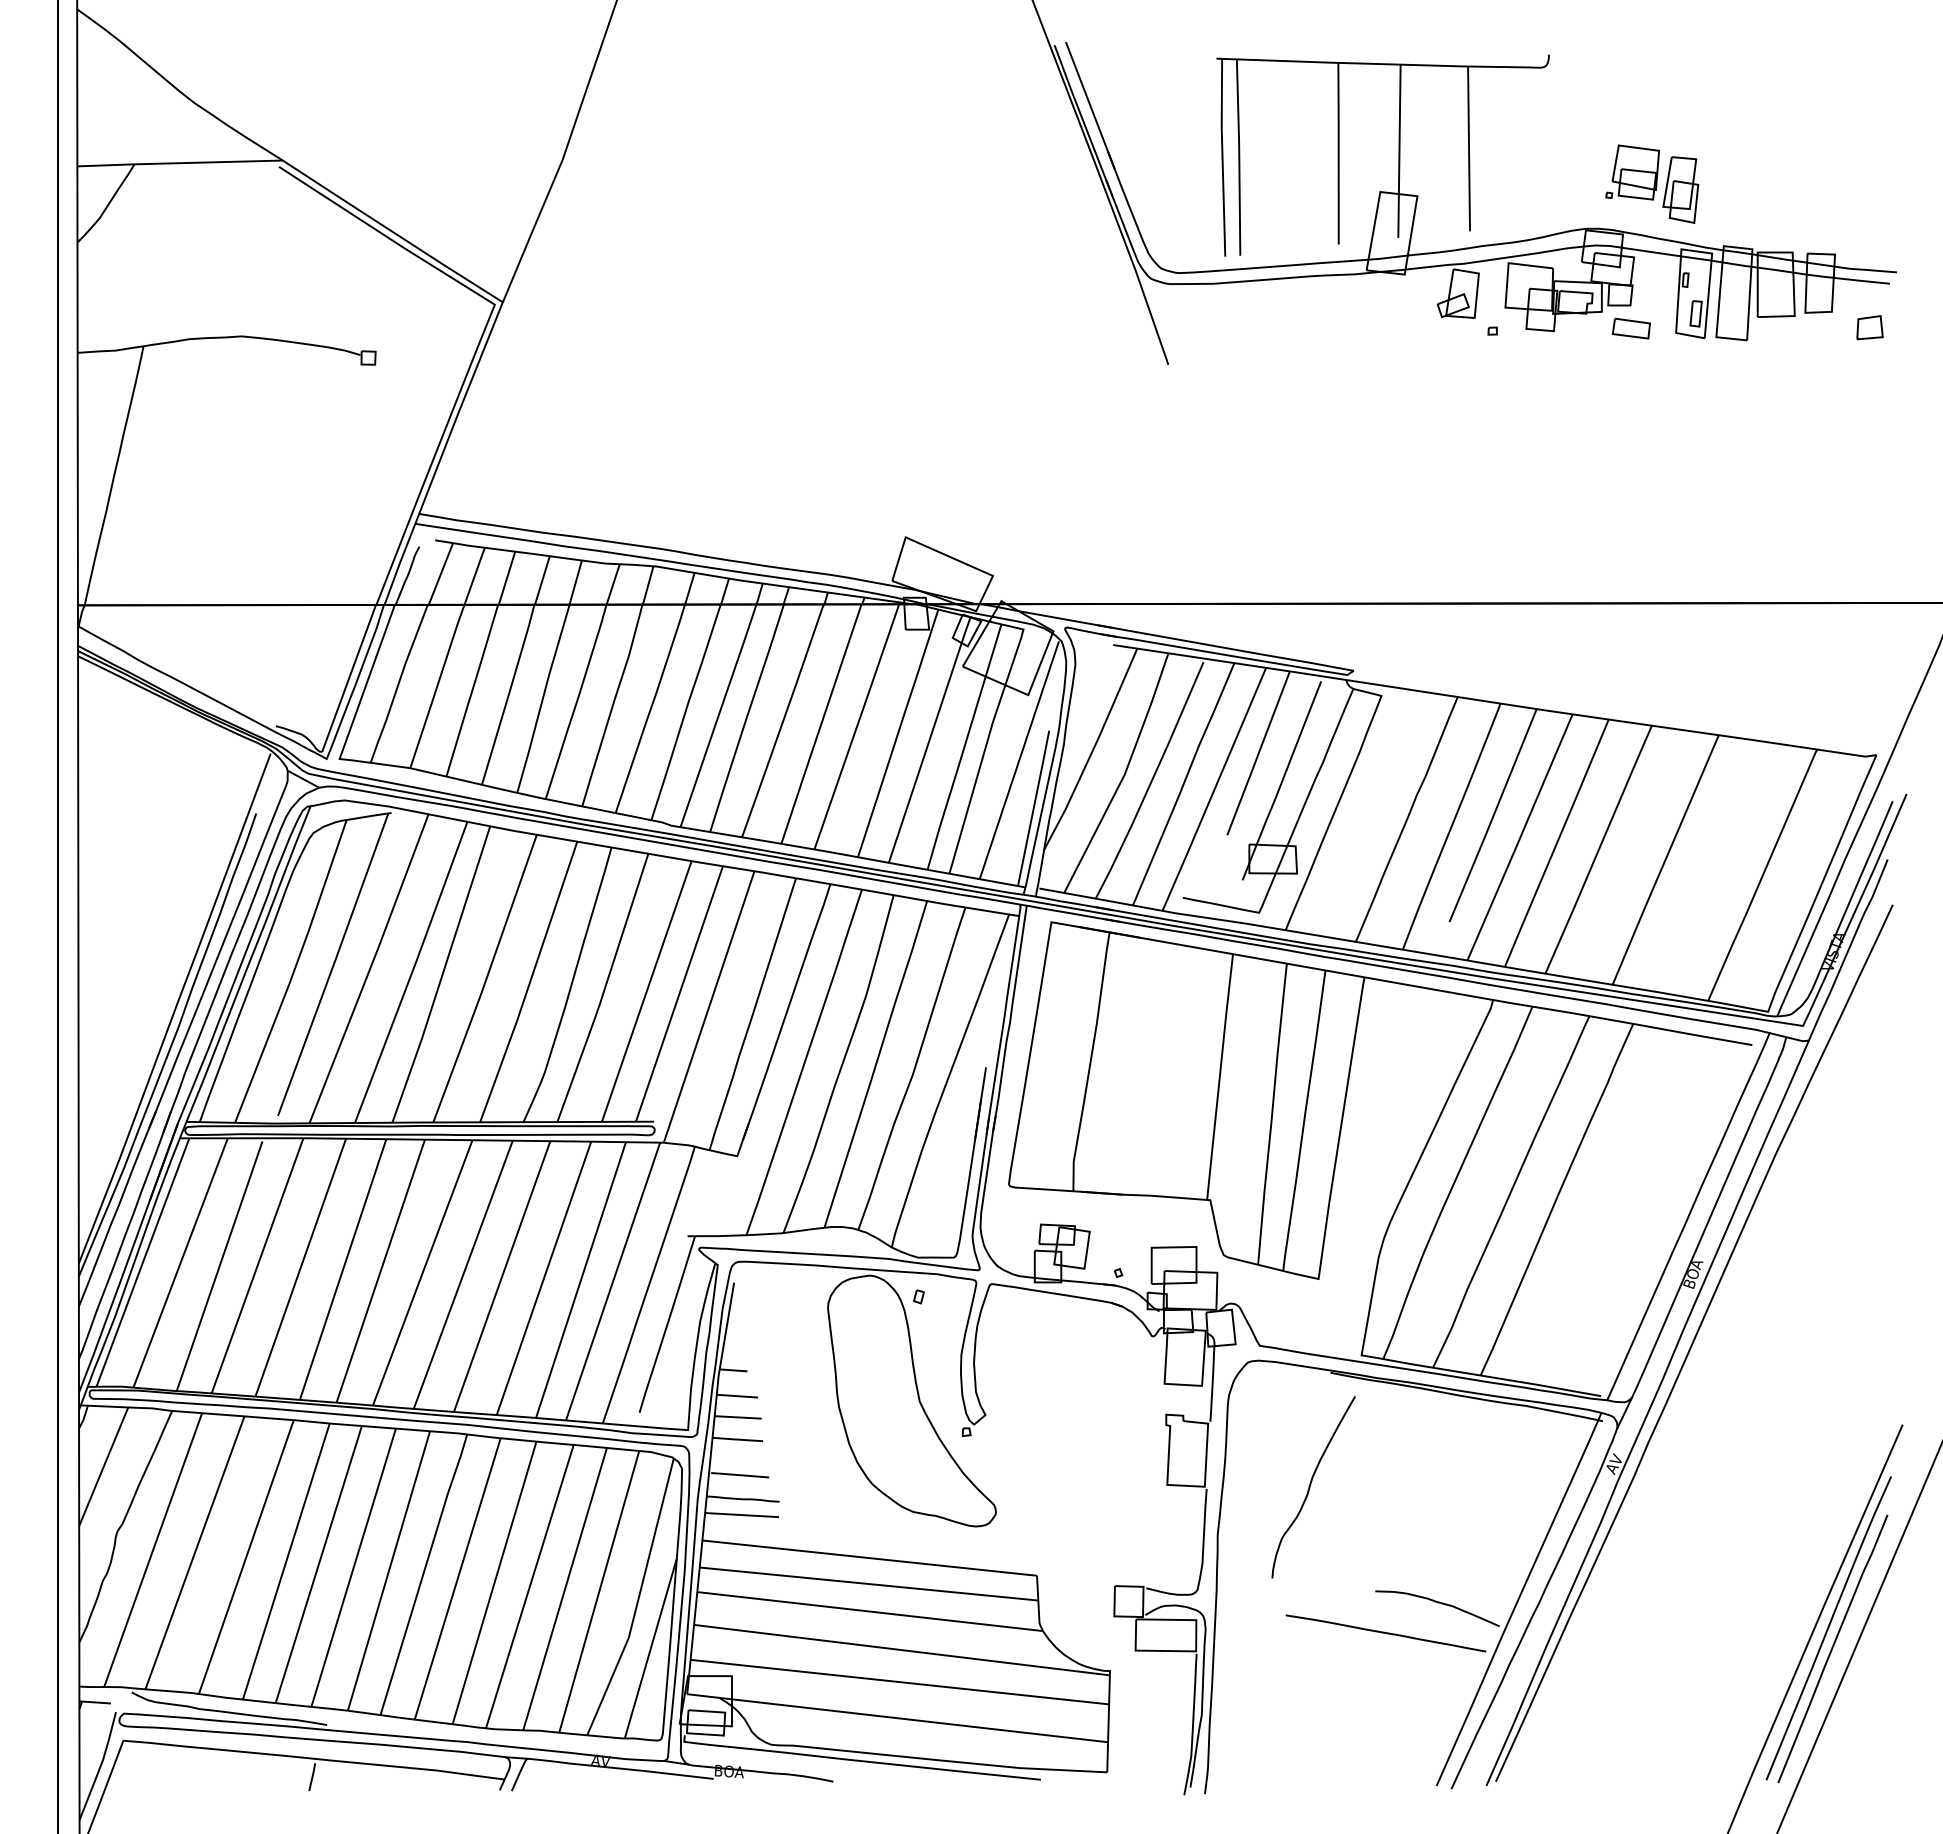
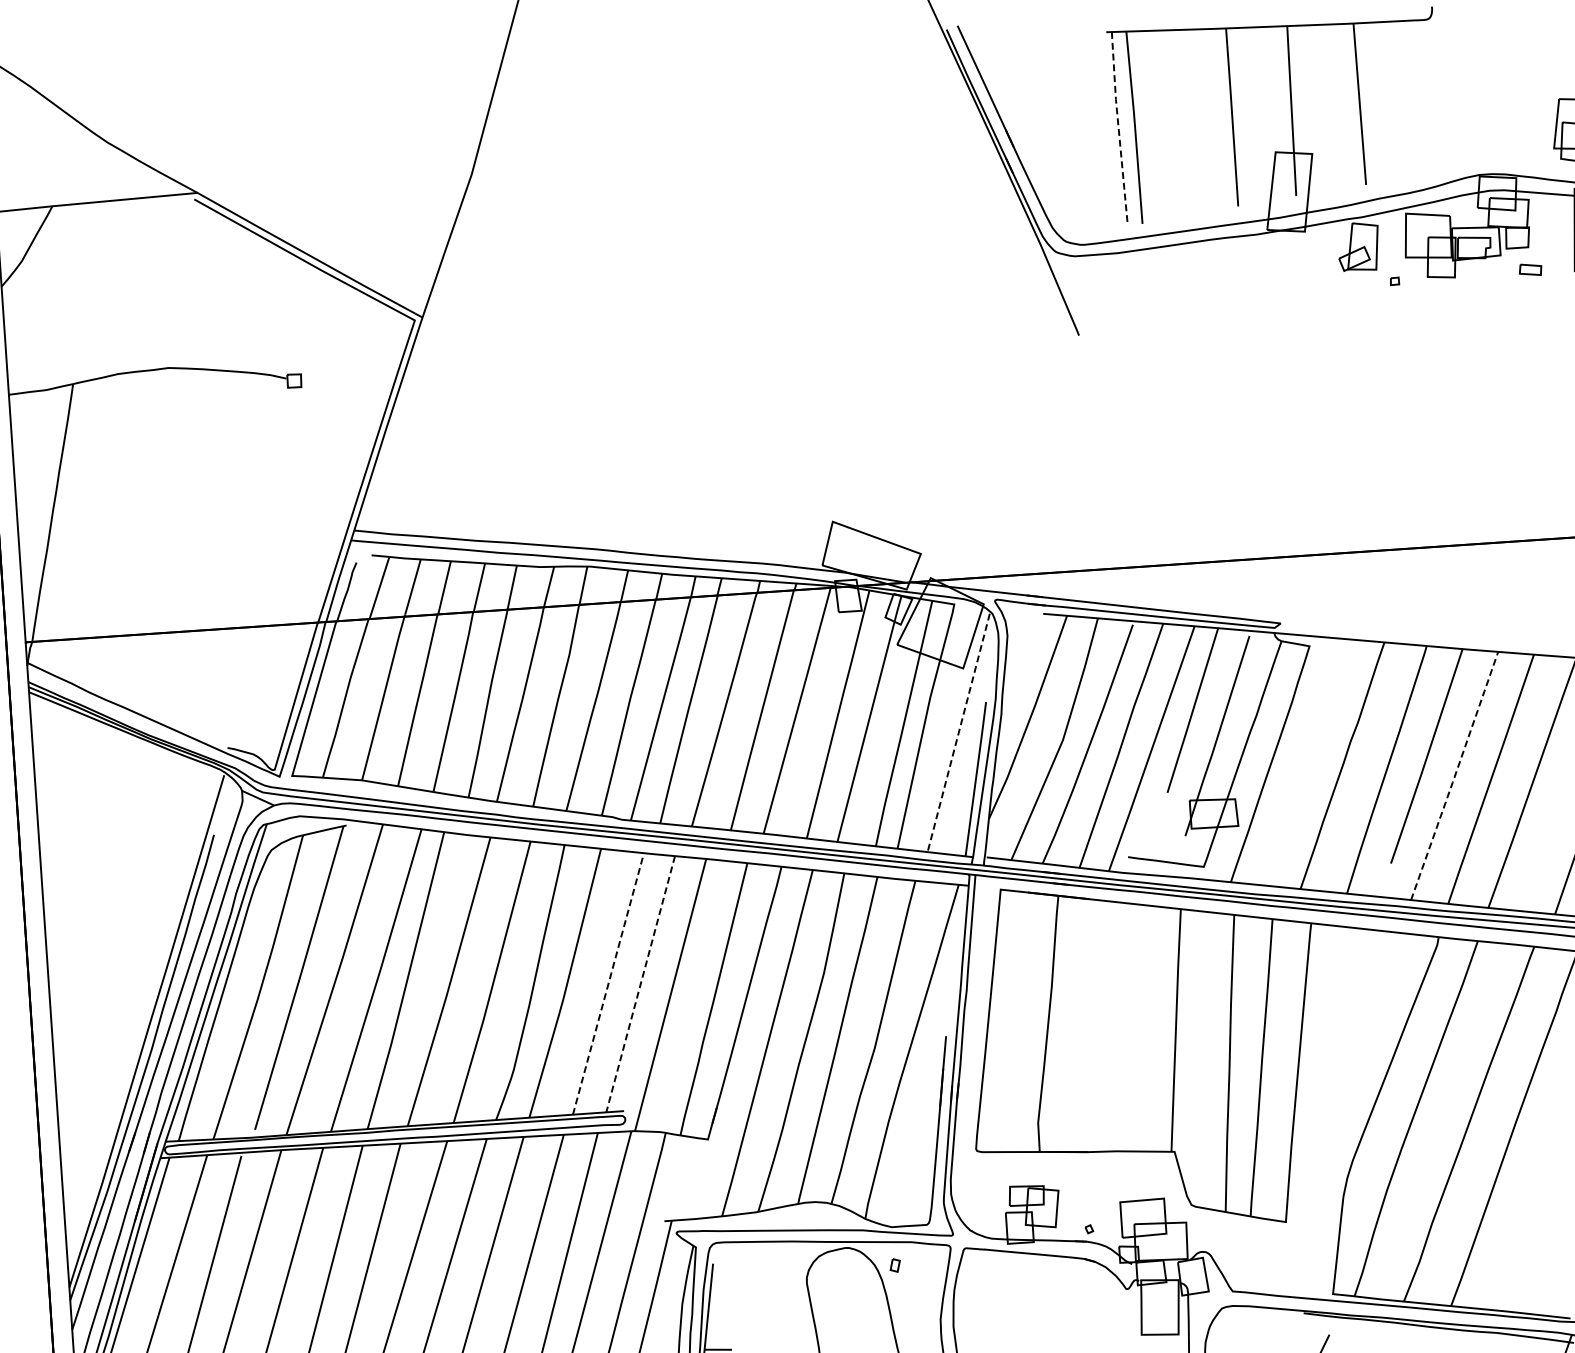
line: (1222, 157) -> (1118, 128), solid -> dashed
part: (1632, 172) -> (1521, 116), removed
part: (1630, 328) -> (1529, 269), size x0.6
line: (1019, 760) -> (958, 733), solid -> dashed
line: (1520, 837) -> (1455, 776), solid -> dashed
line: (646, 991) -> (608, 983), solid -> dashed
line: (679, 994) -> (640, 984), solid -> dashed

